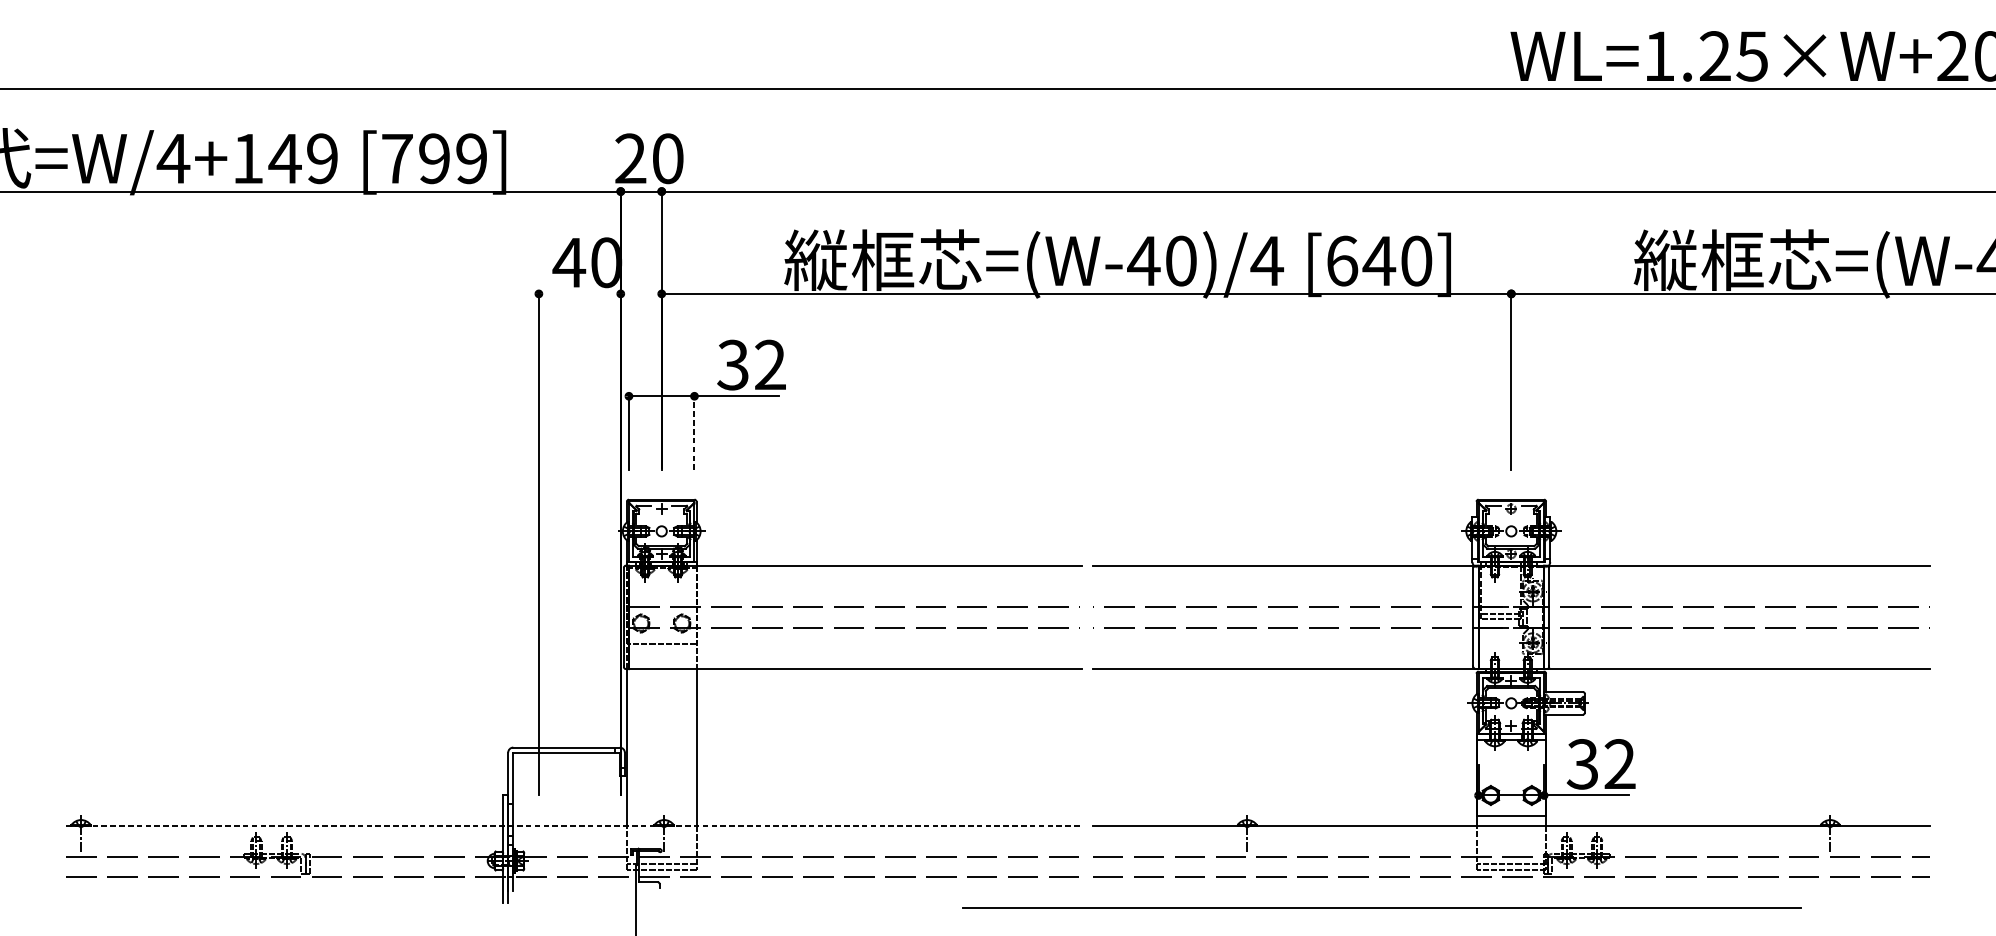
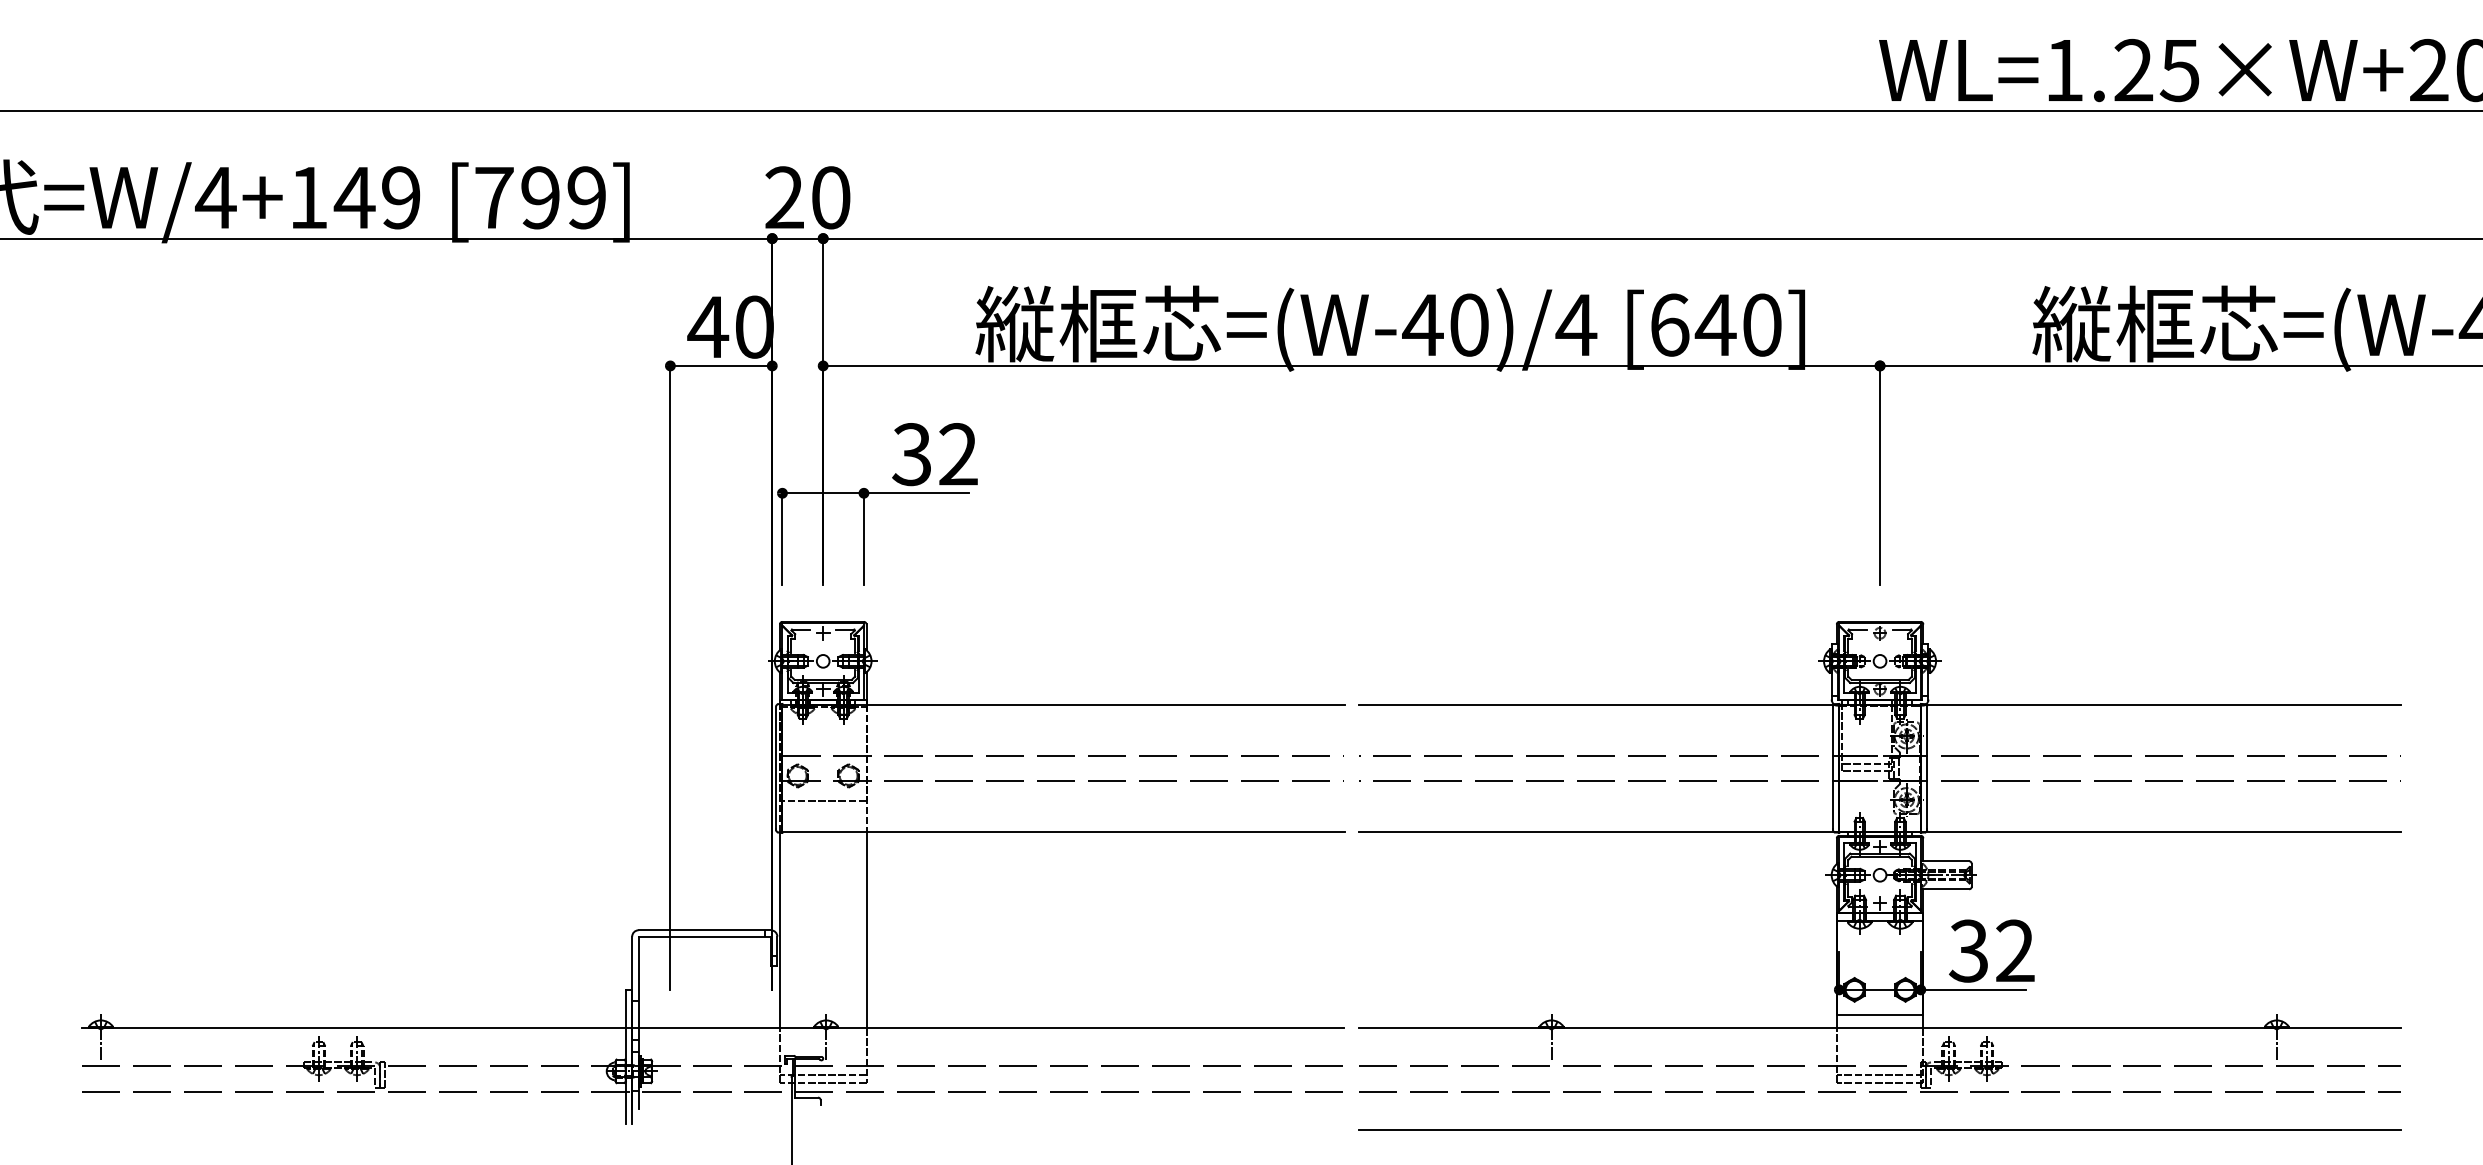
line: (579, 293) -> (721, 365), added
line: (694, 431) -> (863, 537), dashed -> solid
line: (573, 826) -> (713, 1028), dashed -> solid
line: (1381, 907) -> (1879, 1129), moved

